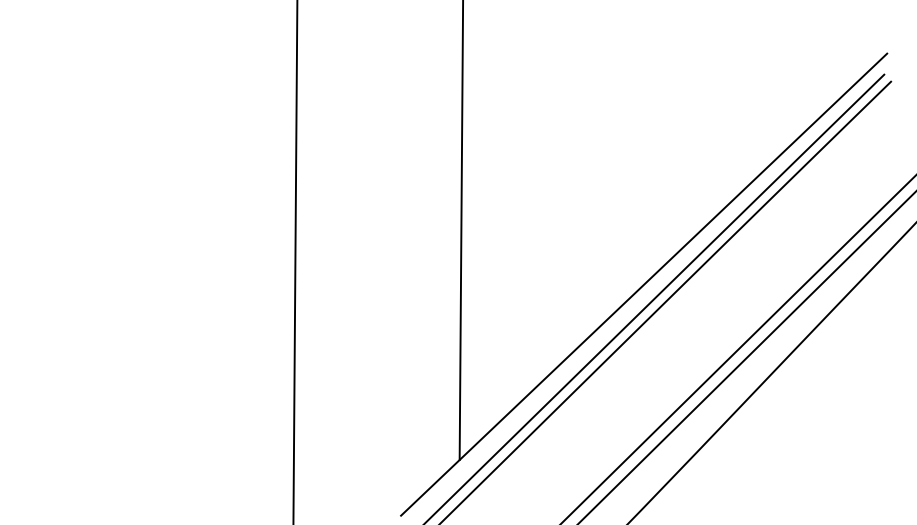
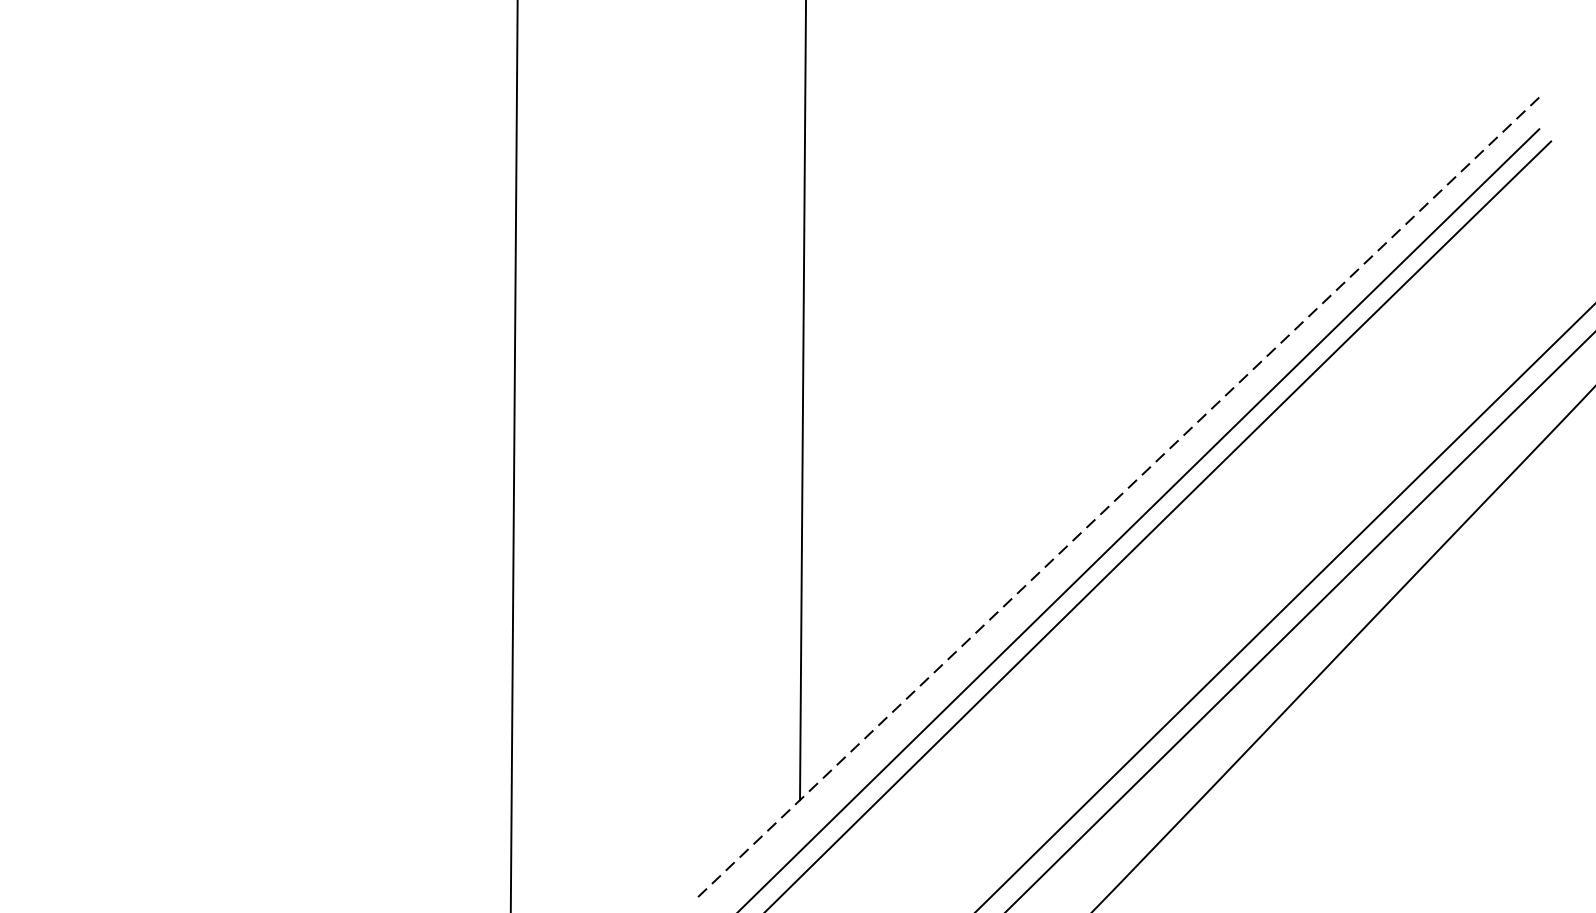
line: (644, 284) -> (1121, 494), solid -> dashed

